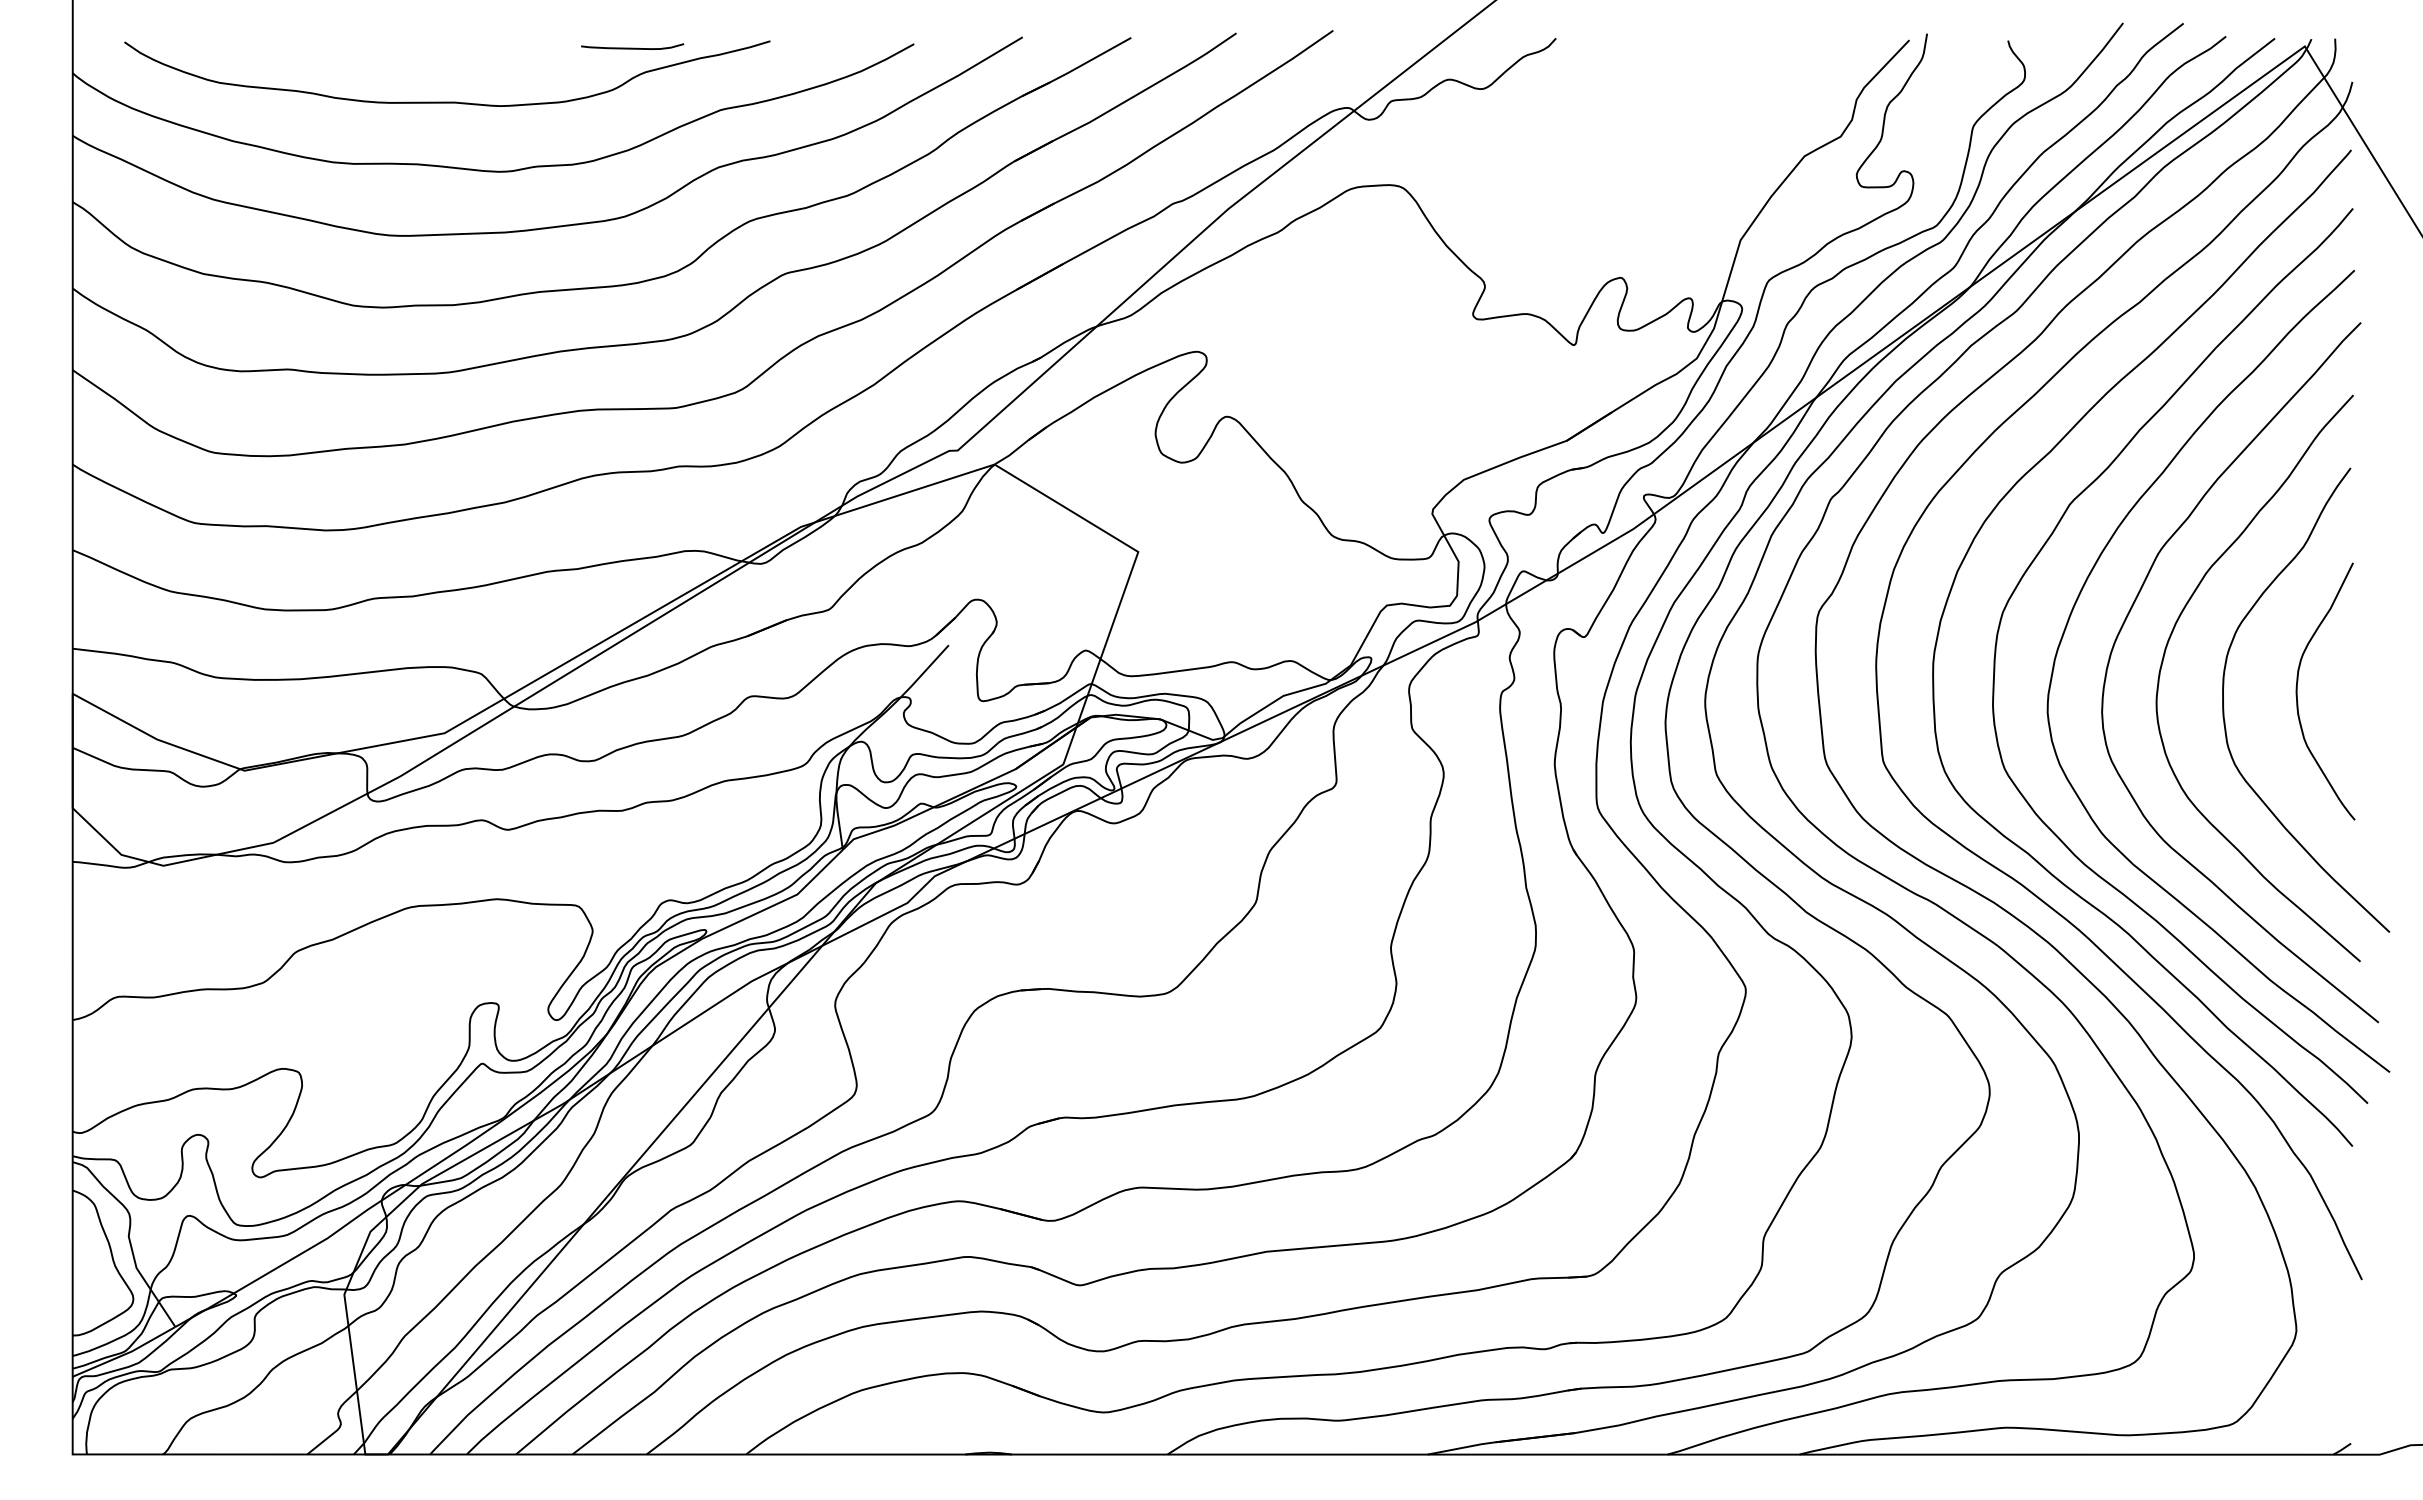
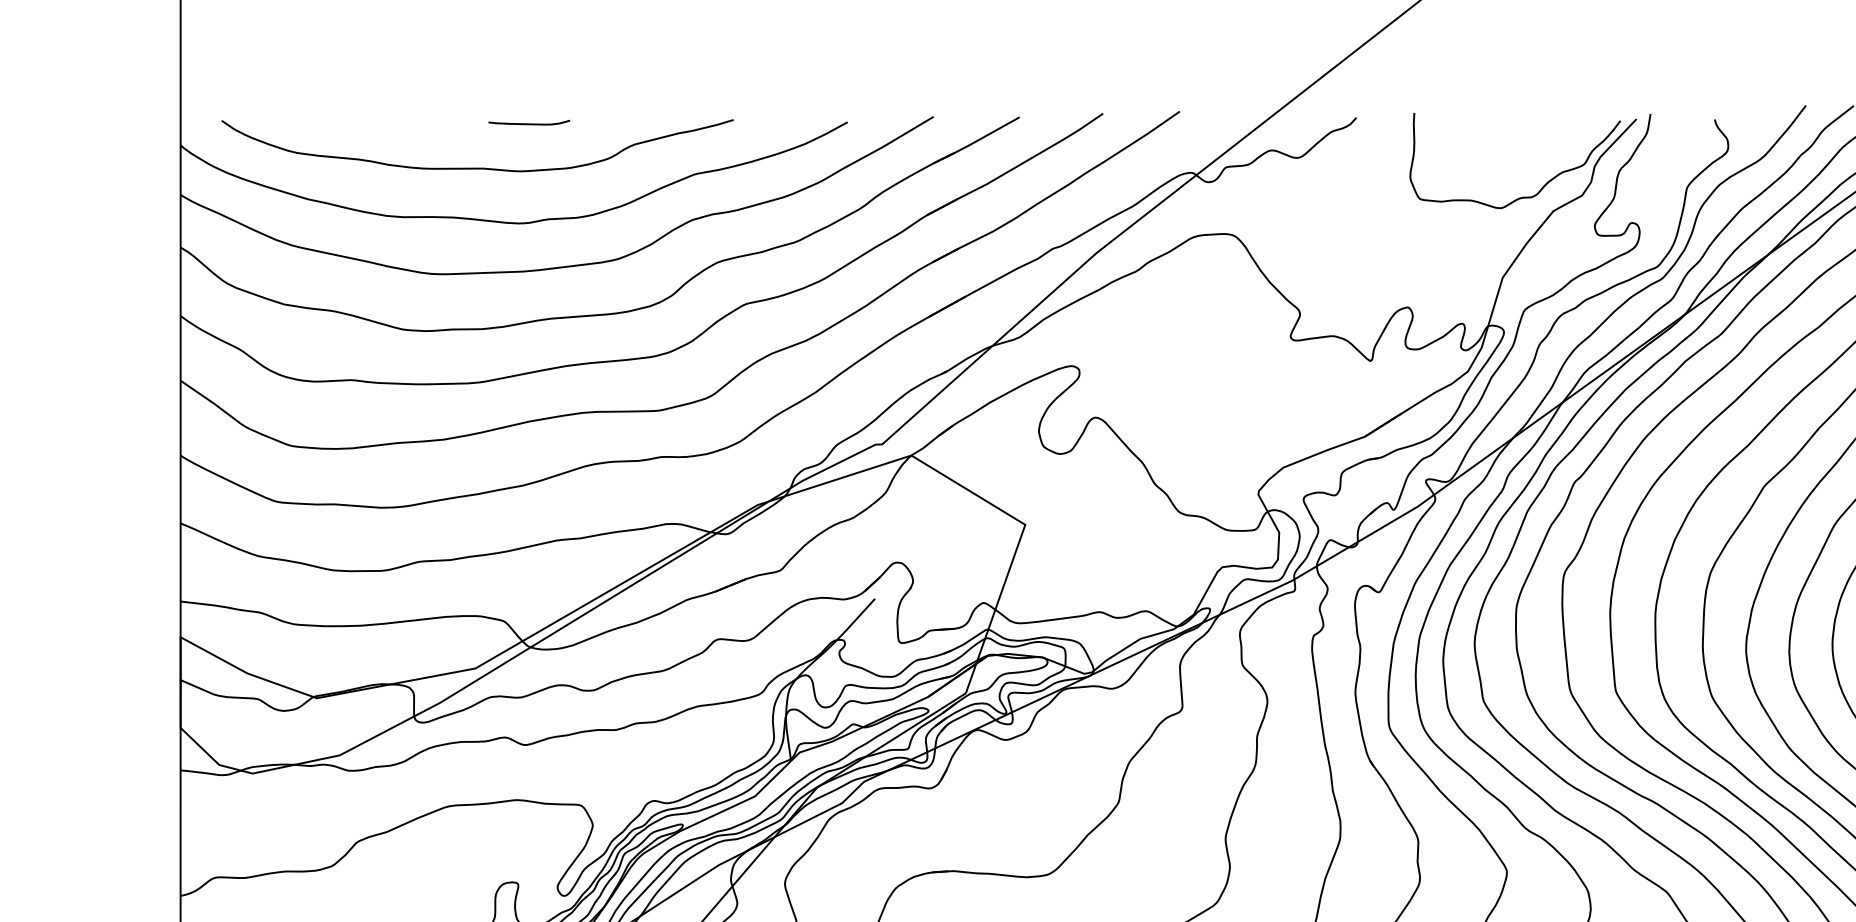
curve: (632, 47) -> (529, 123), moved
curve: (1764, 138) -> (1521, 197), added

